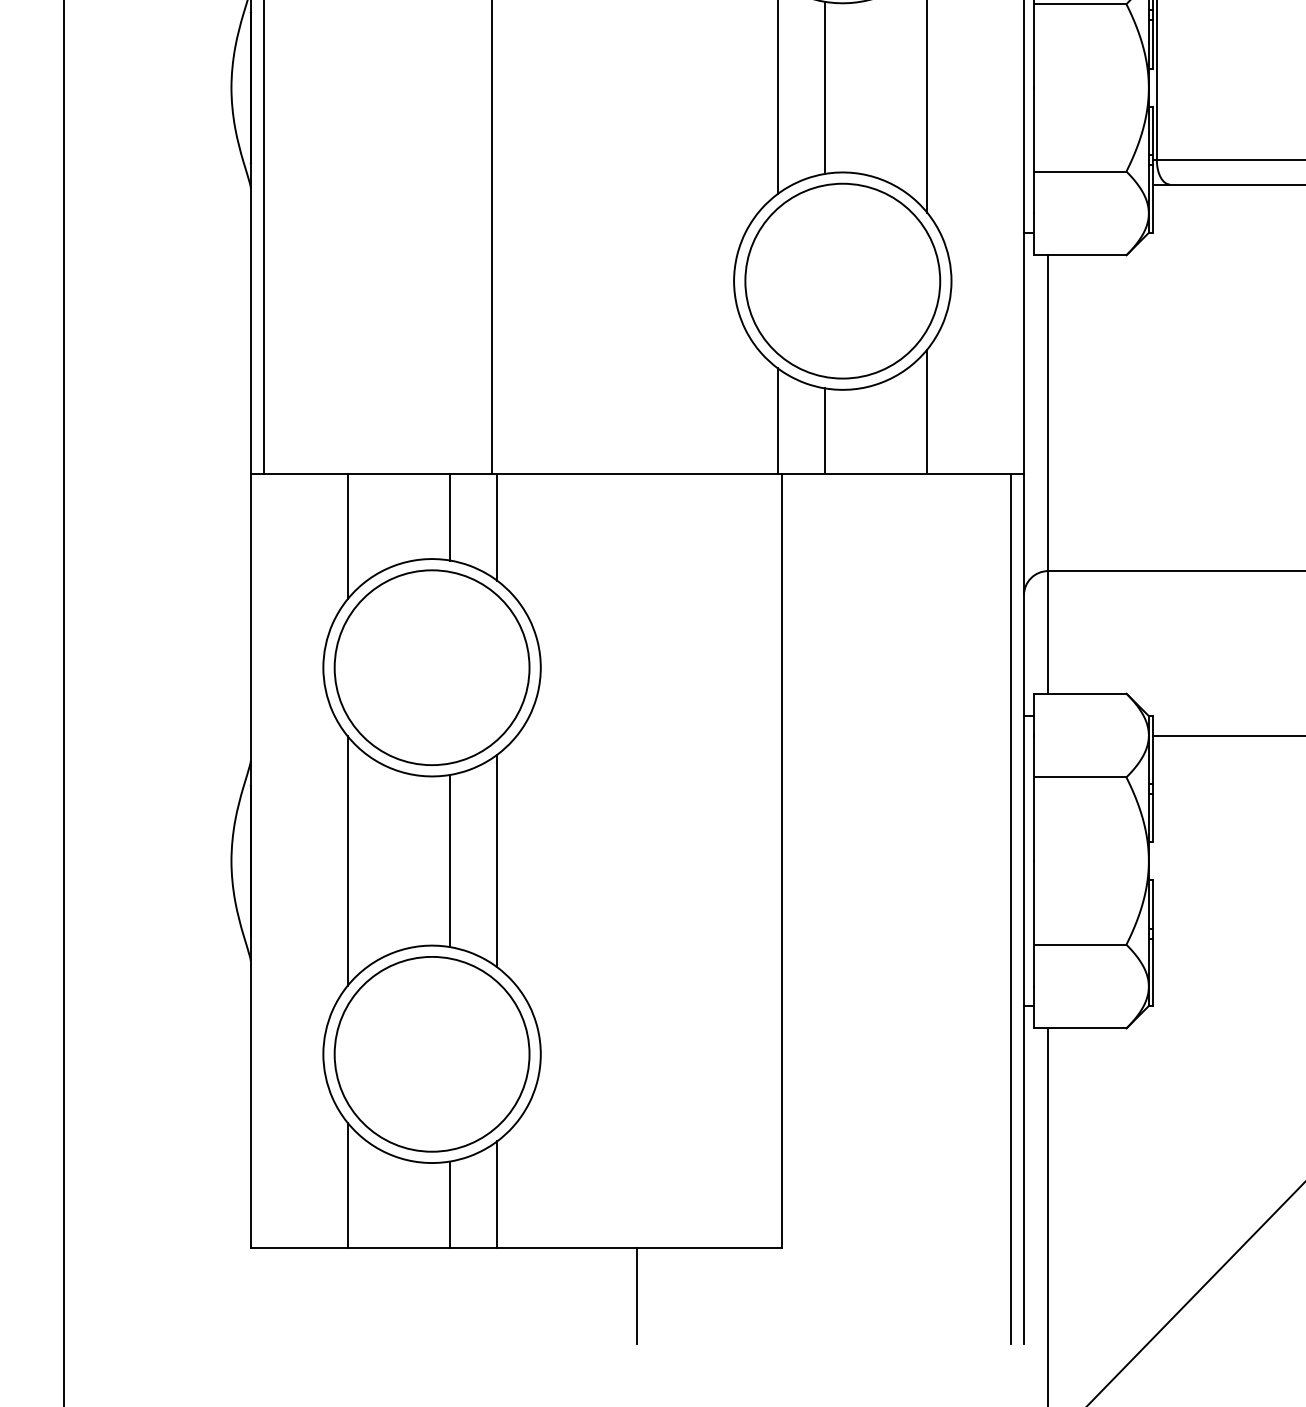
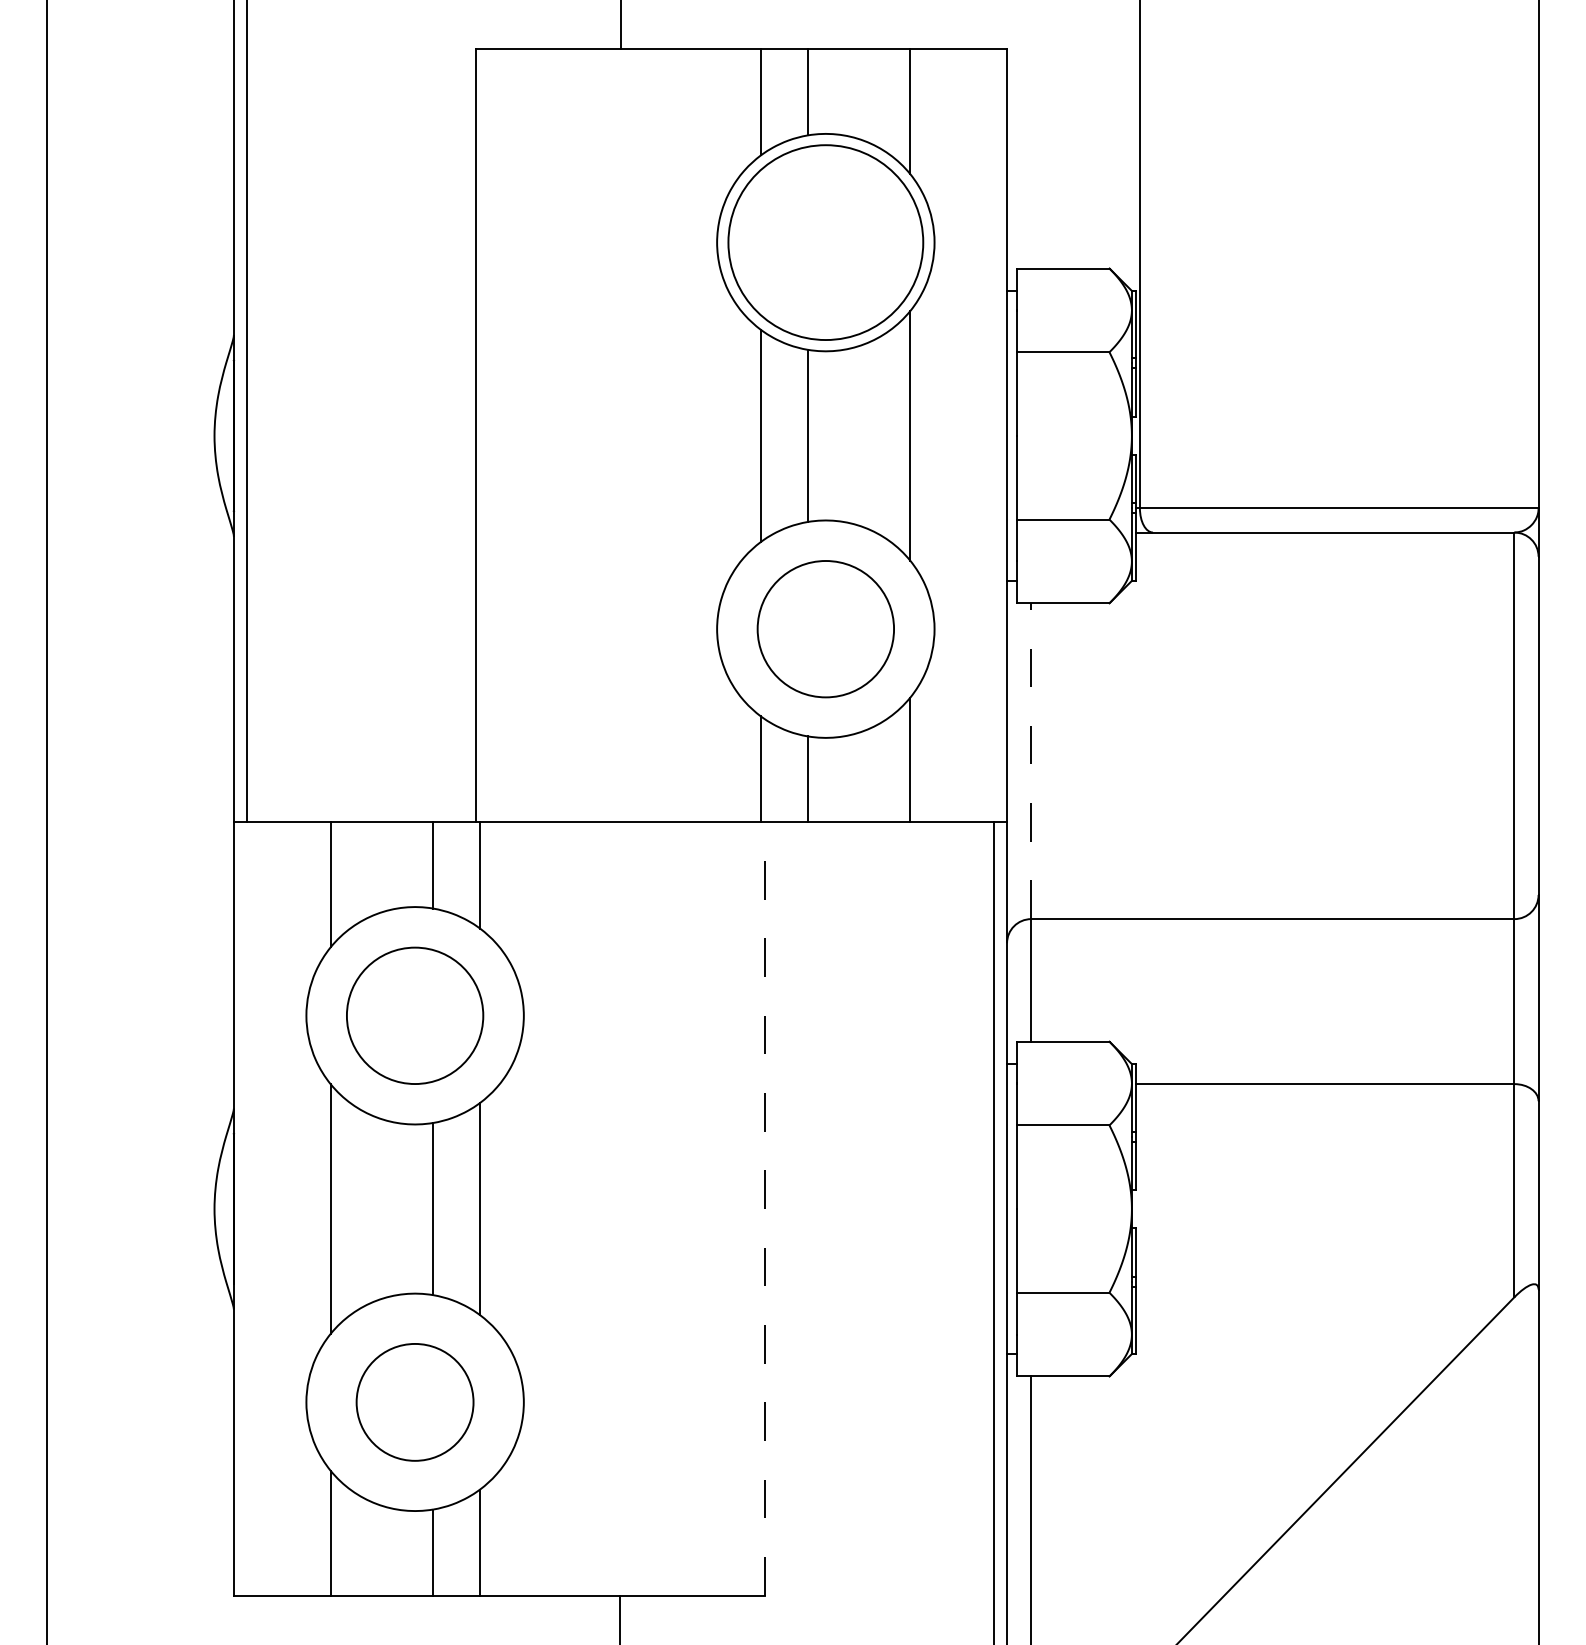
circle: (842, 280) -> (825, 628), size x0.7
line: (1048, 413) -> (1031, 761), solid -> dashed
circle: (431, 667) -> (414, 1015), size x0.7
line: (782, 861) -> (765, 1209), solid -> dashed
circle: (431, 1054) -> (414, 1402), size x0.6

